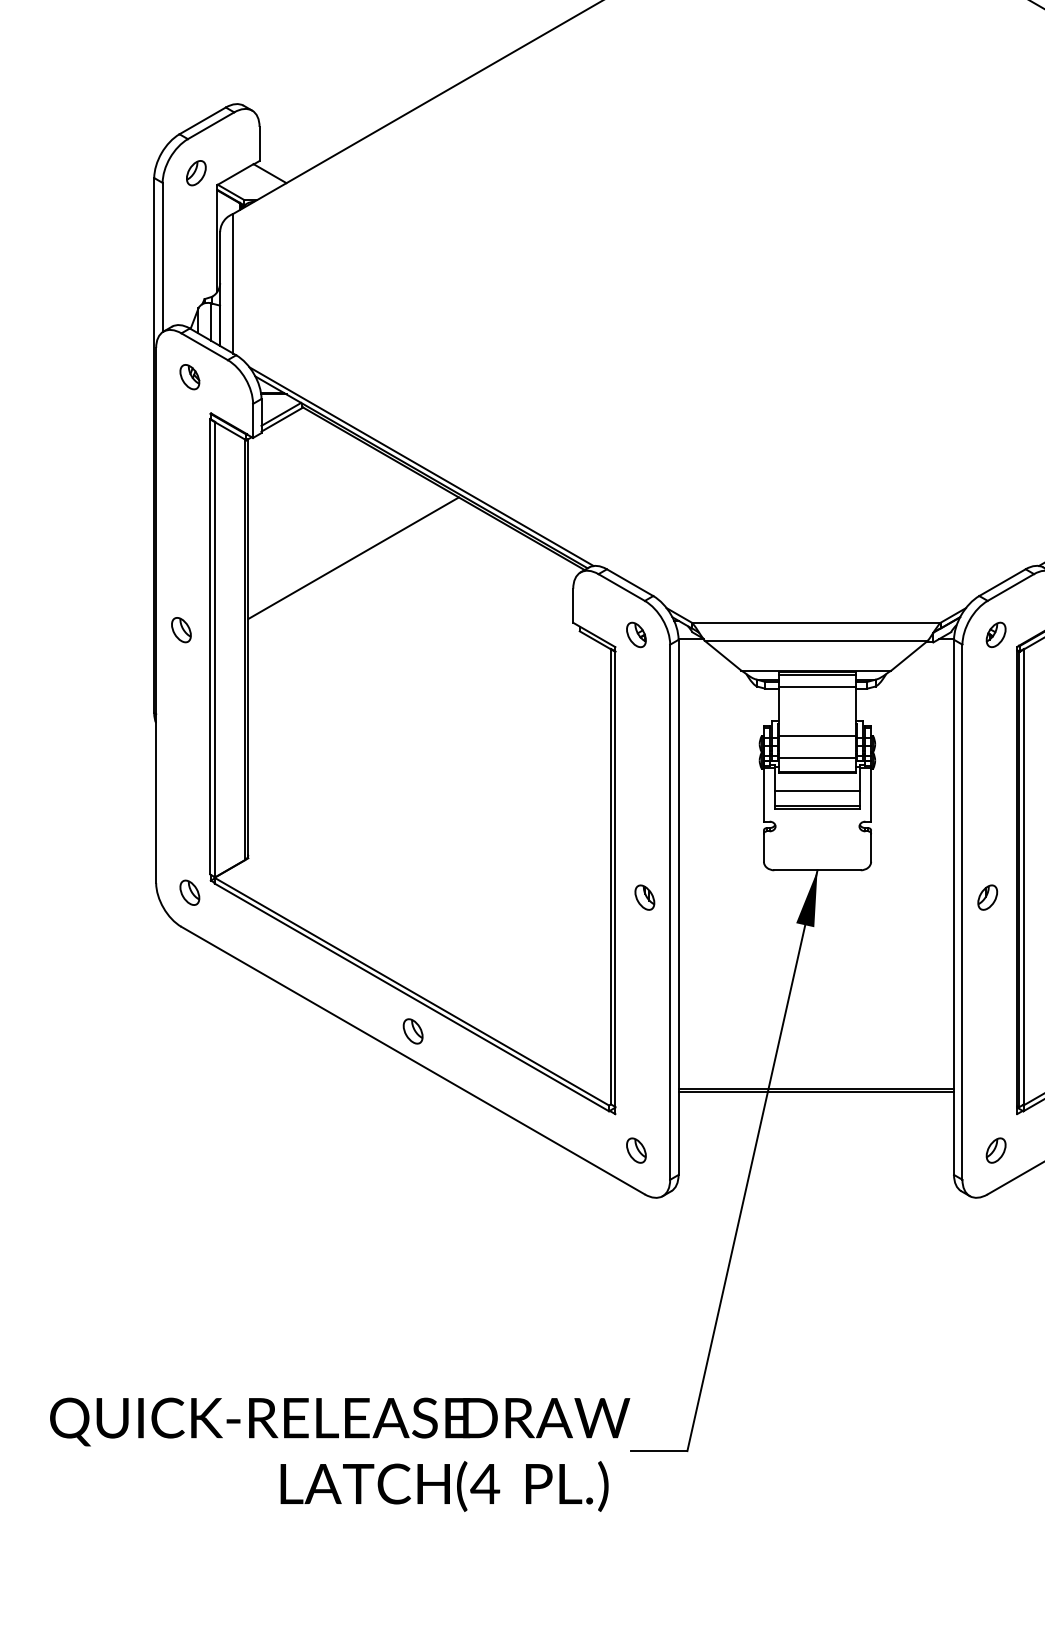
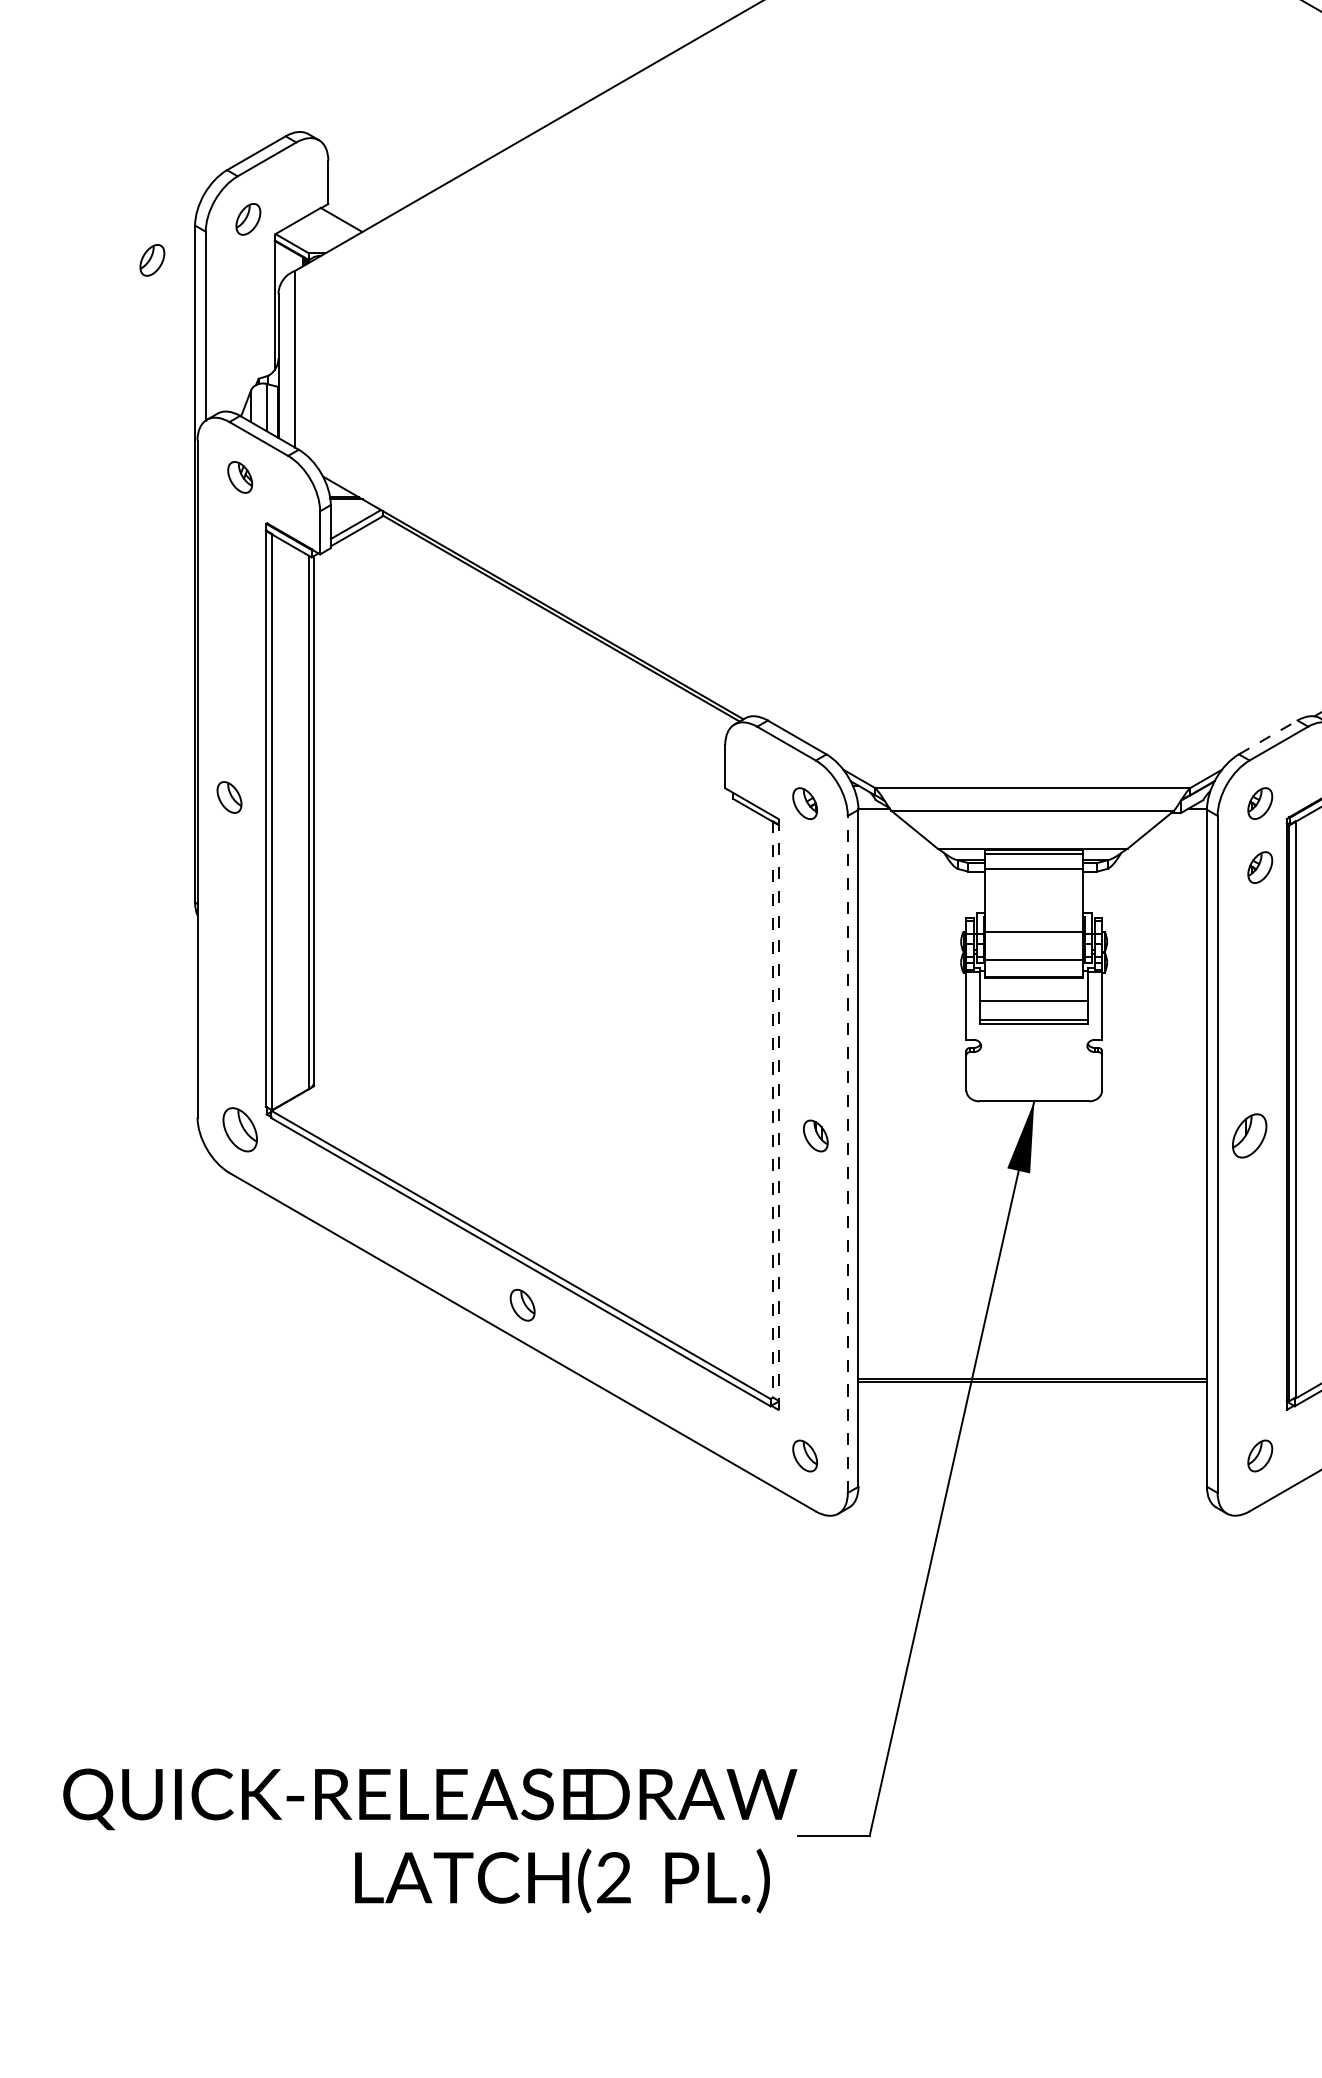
part: (120, 205) -> (152, 260), added
line: (421, 466) -> (533, 590), removed
line: (353, 558) -> (447, 706), removed
line: (1002, 582) -> (1268, 737), solid -> dashed
part: (996, 685) -> (1260, 867), added
line: (610, 876) -> (772, 1109), solid -> dashed
line: (615, 880) -> (778, 1114), solid -> dashed
part: (189, 892) -> (239, 1129), size x1.4
part: (987, 897) -> (1249, 1135), size x1.4
line: (669, 912) -> (847, 1154), solid -> dashed
text: (484, 1483) -> (613, 1877), (4 -> (2

